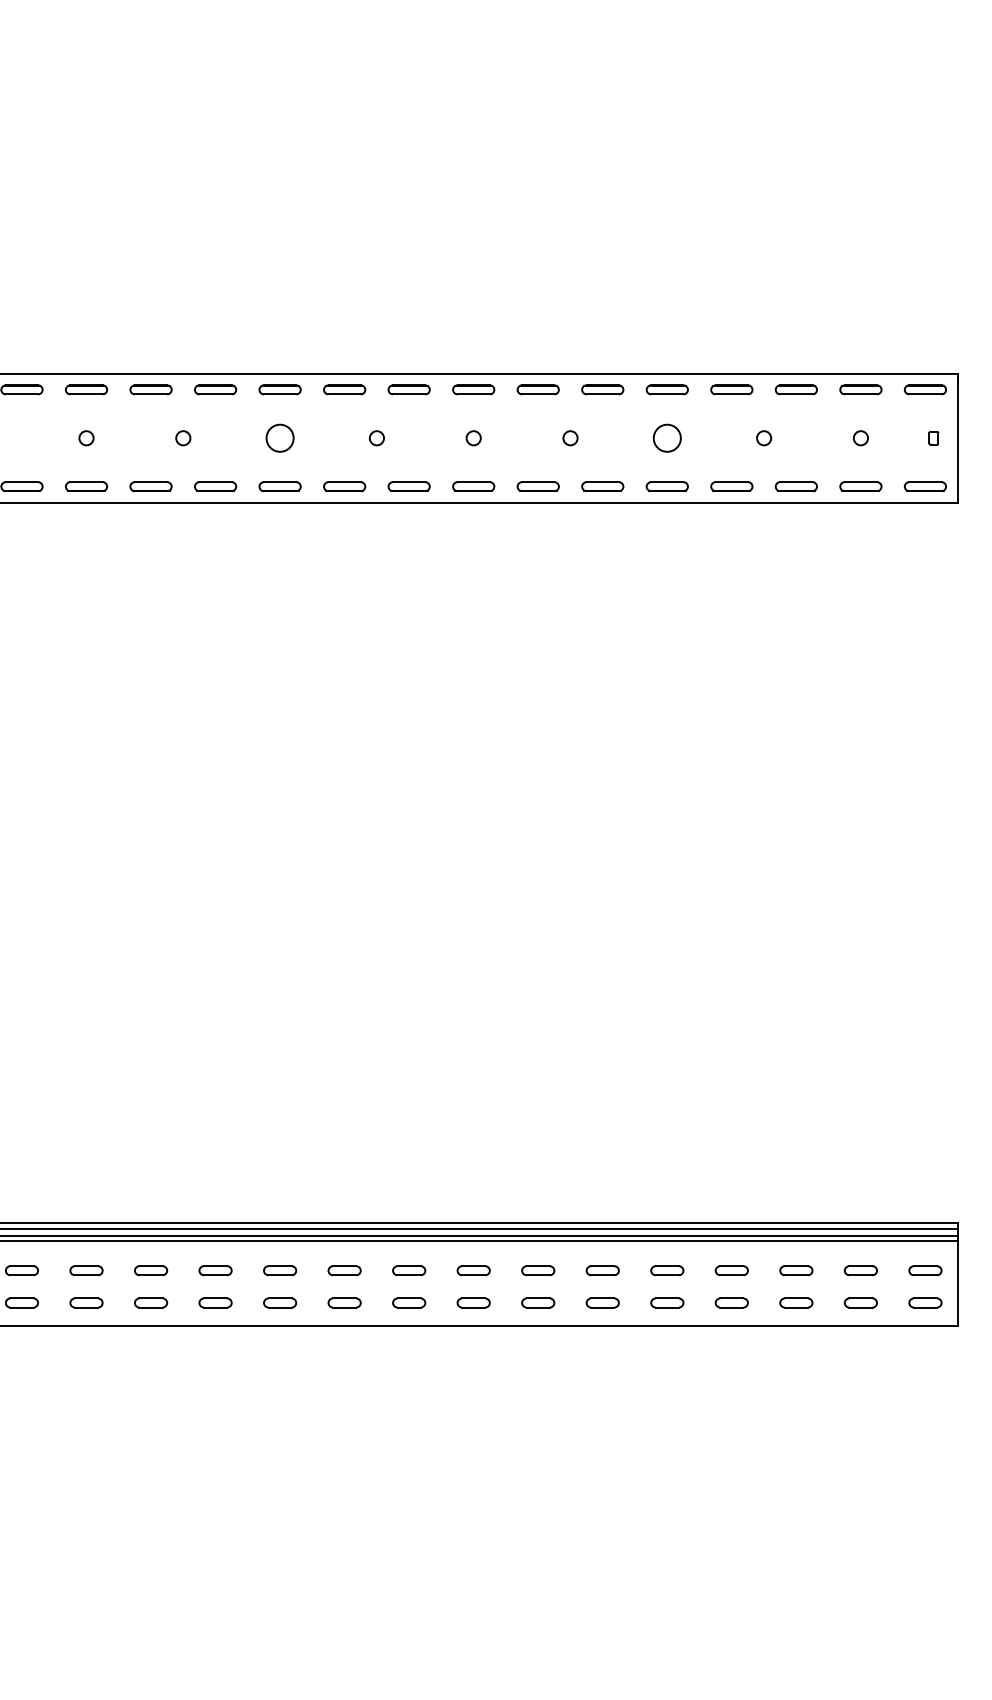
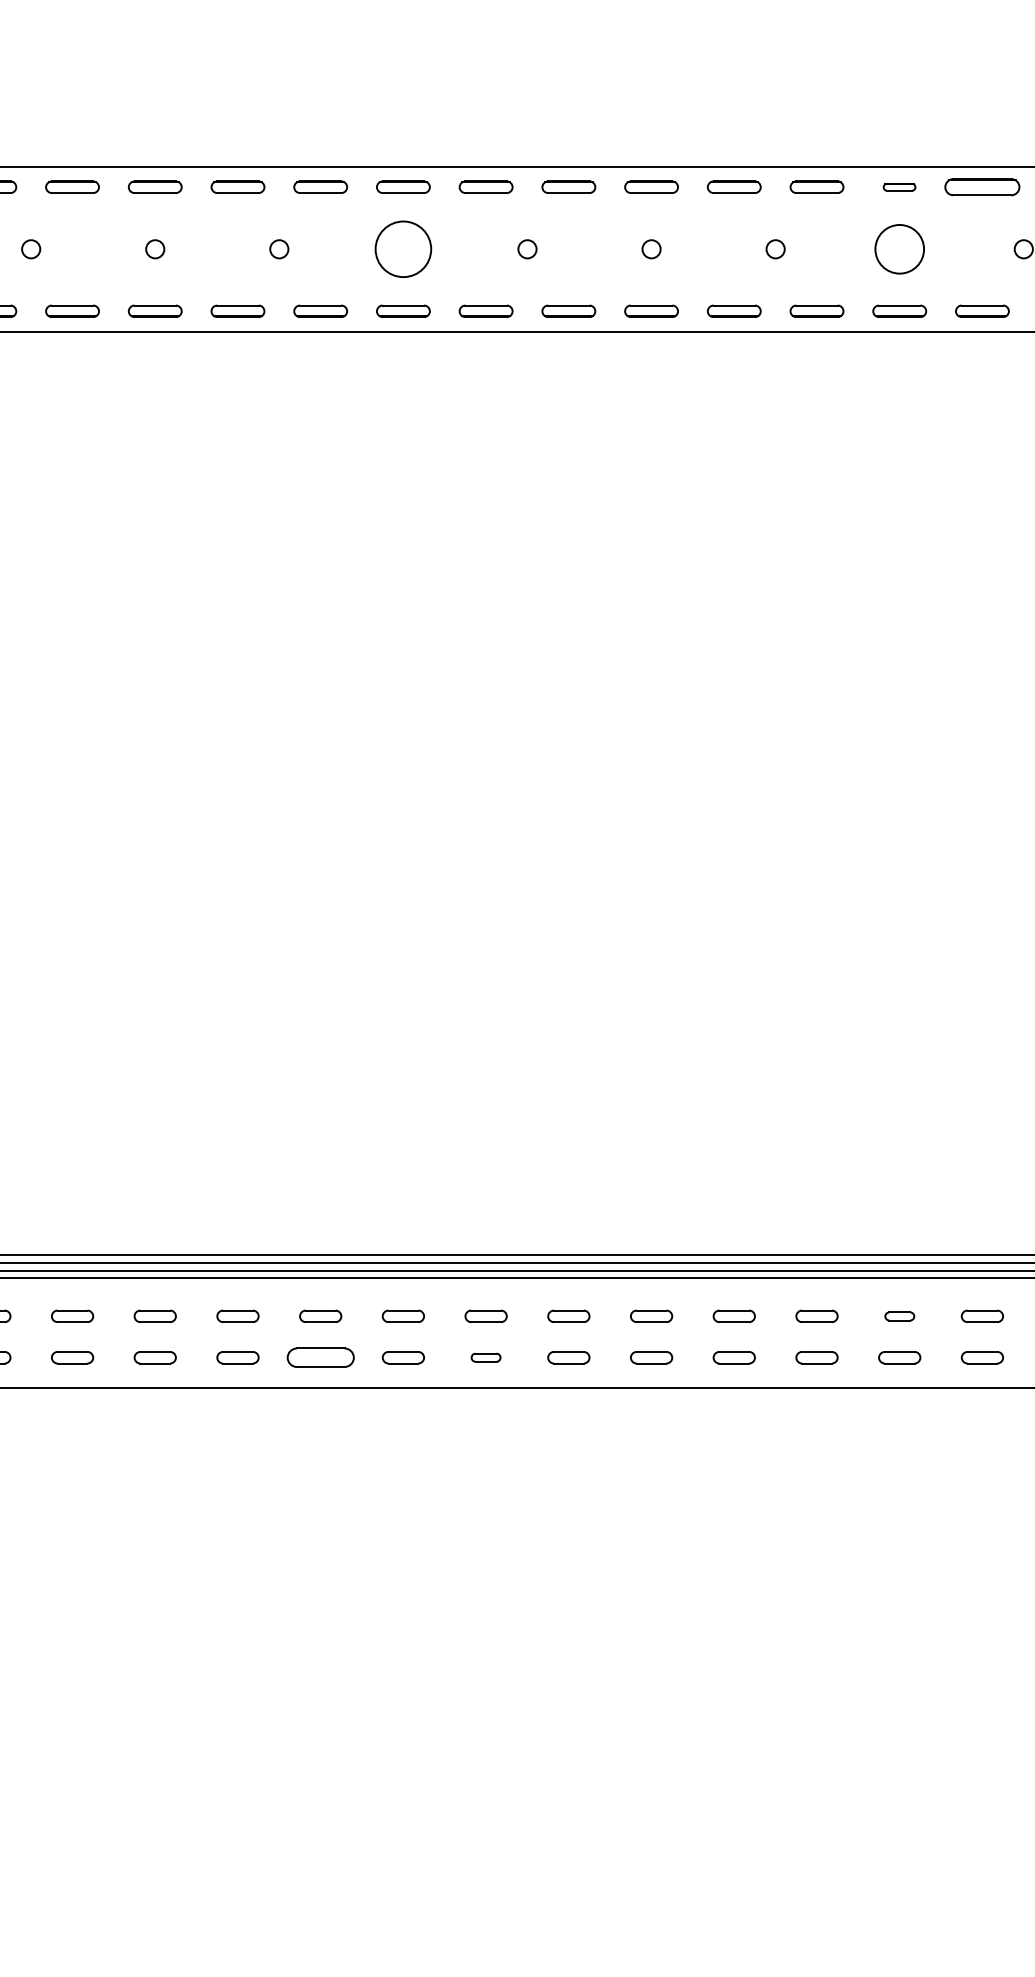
part: (666, 389) -> (898, 186), size x0.6
part: (731, 389) -> (981, 186), size x1.4
circle: (279, 437) -> (402, 248), size x1.6
circle: (666, 437) -> (898, 248), size x1.4
part: (667, 1270) -> (899, 1316), size x0.7
part: (215, 1302) -> (320, 1357), size x1.6
part: (344, 1302) -> (485, 1357), size x0.7

